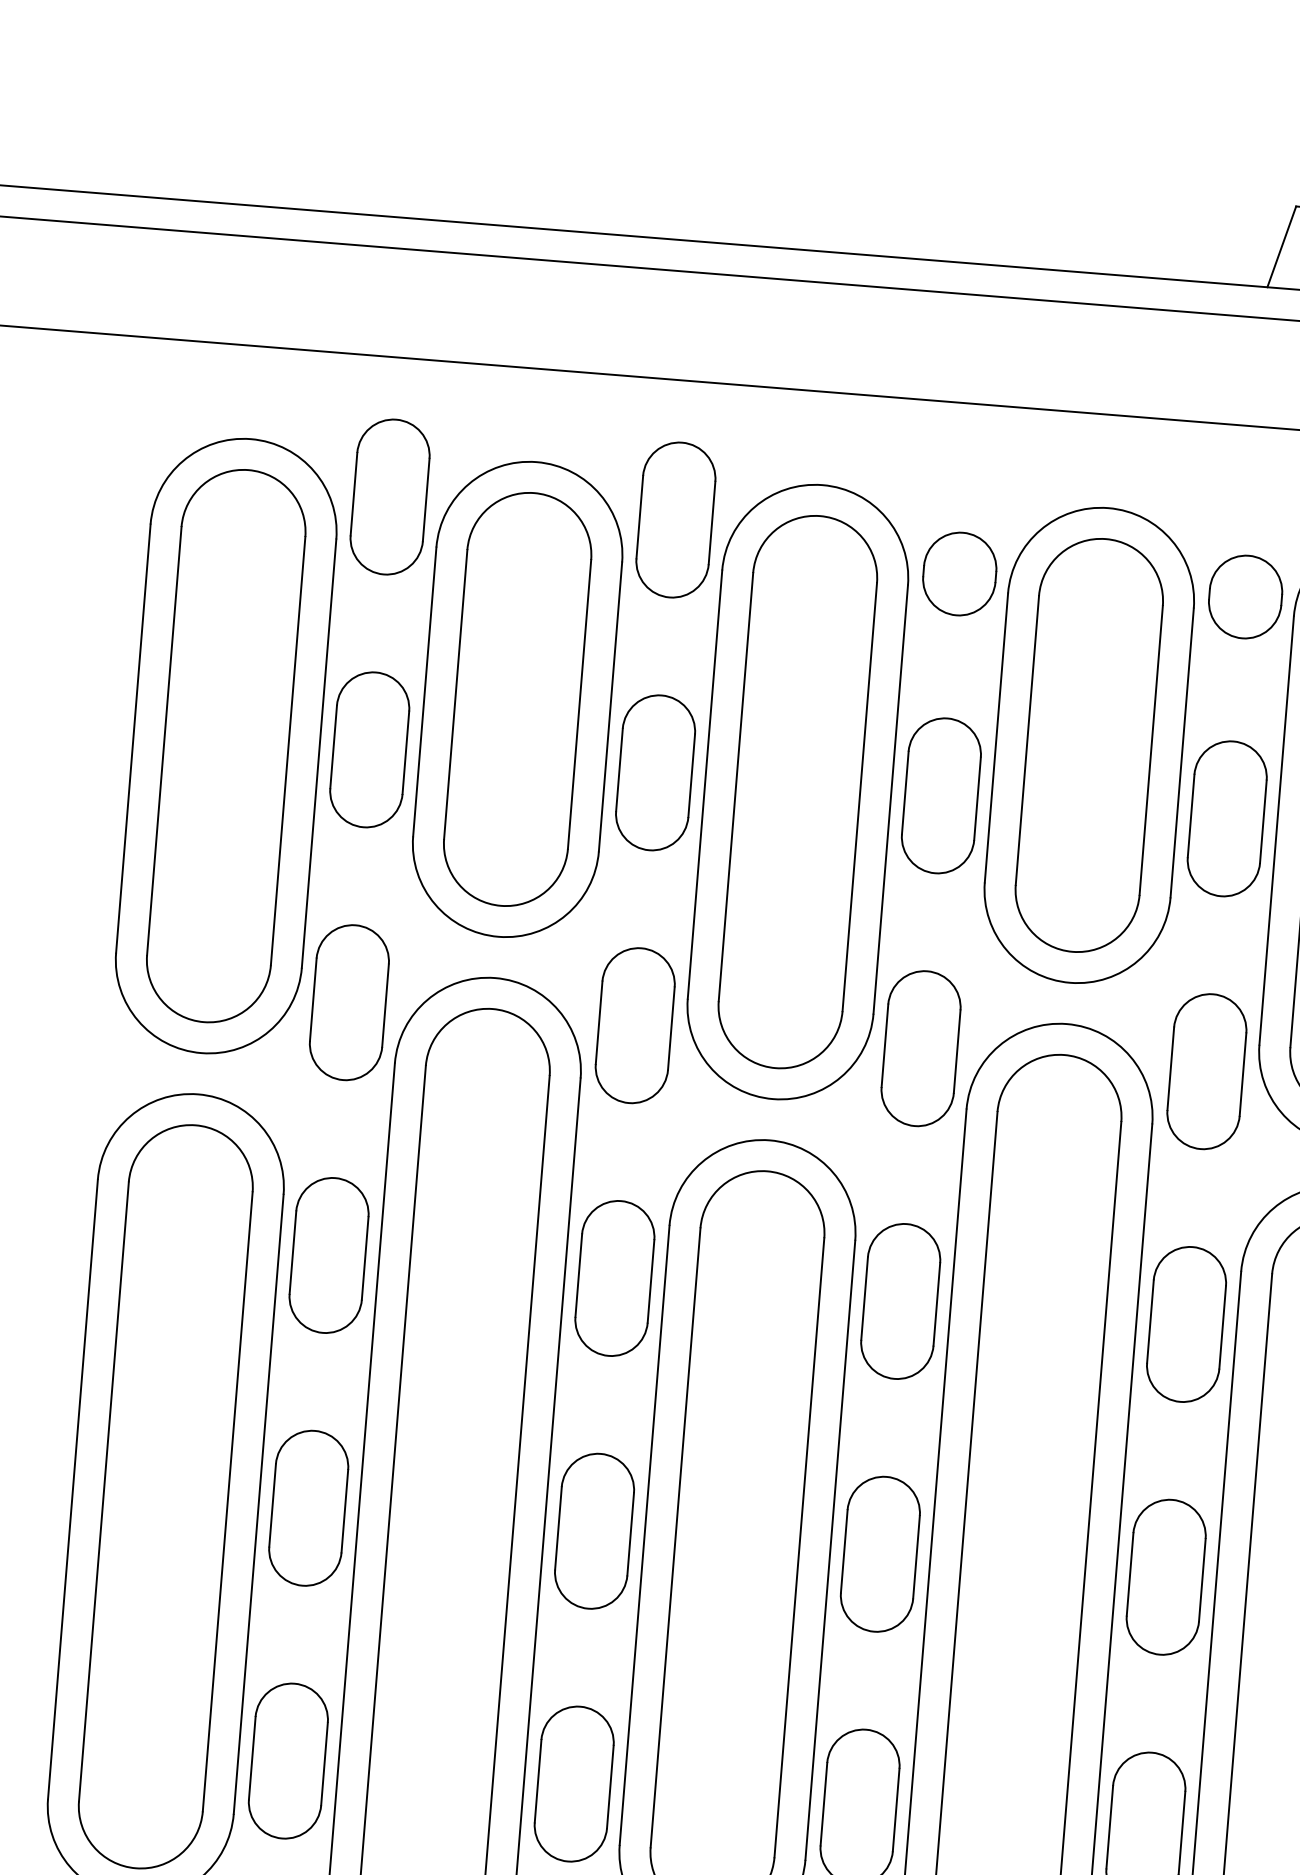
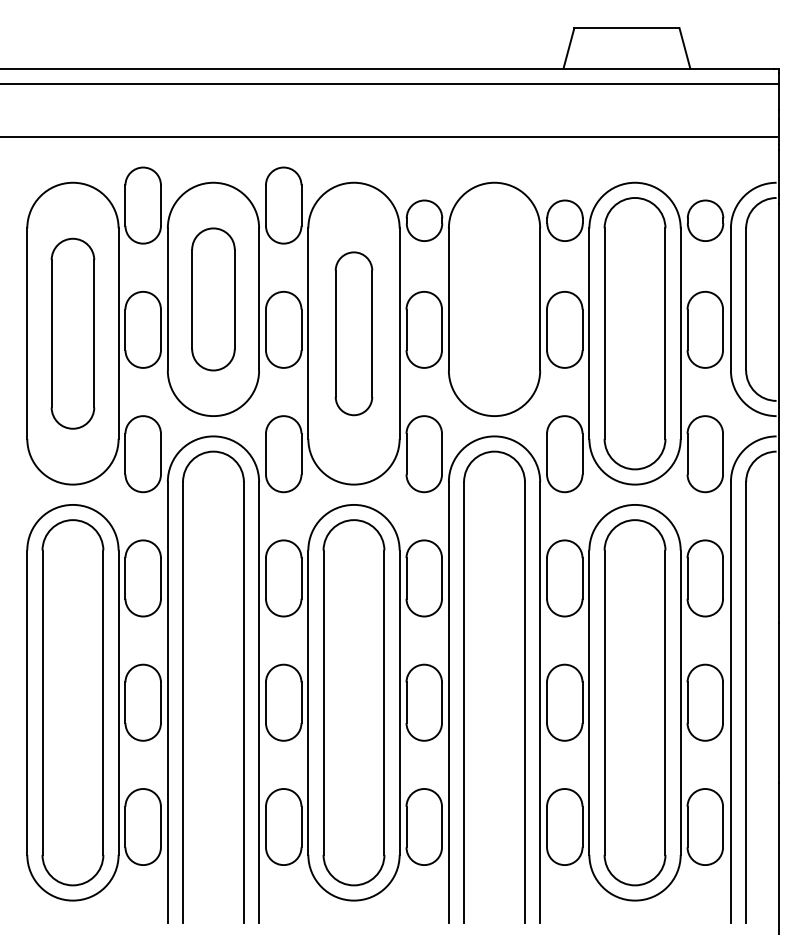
part: (517, 699) -> (213, 299), size x0.7
part: (225, 745) -> (72, 333), size x0.7
part: (1089, 745) -> (494, 299), removed
part: (796, 791) -> (353, 333), size x0.6

